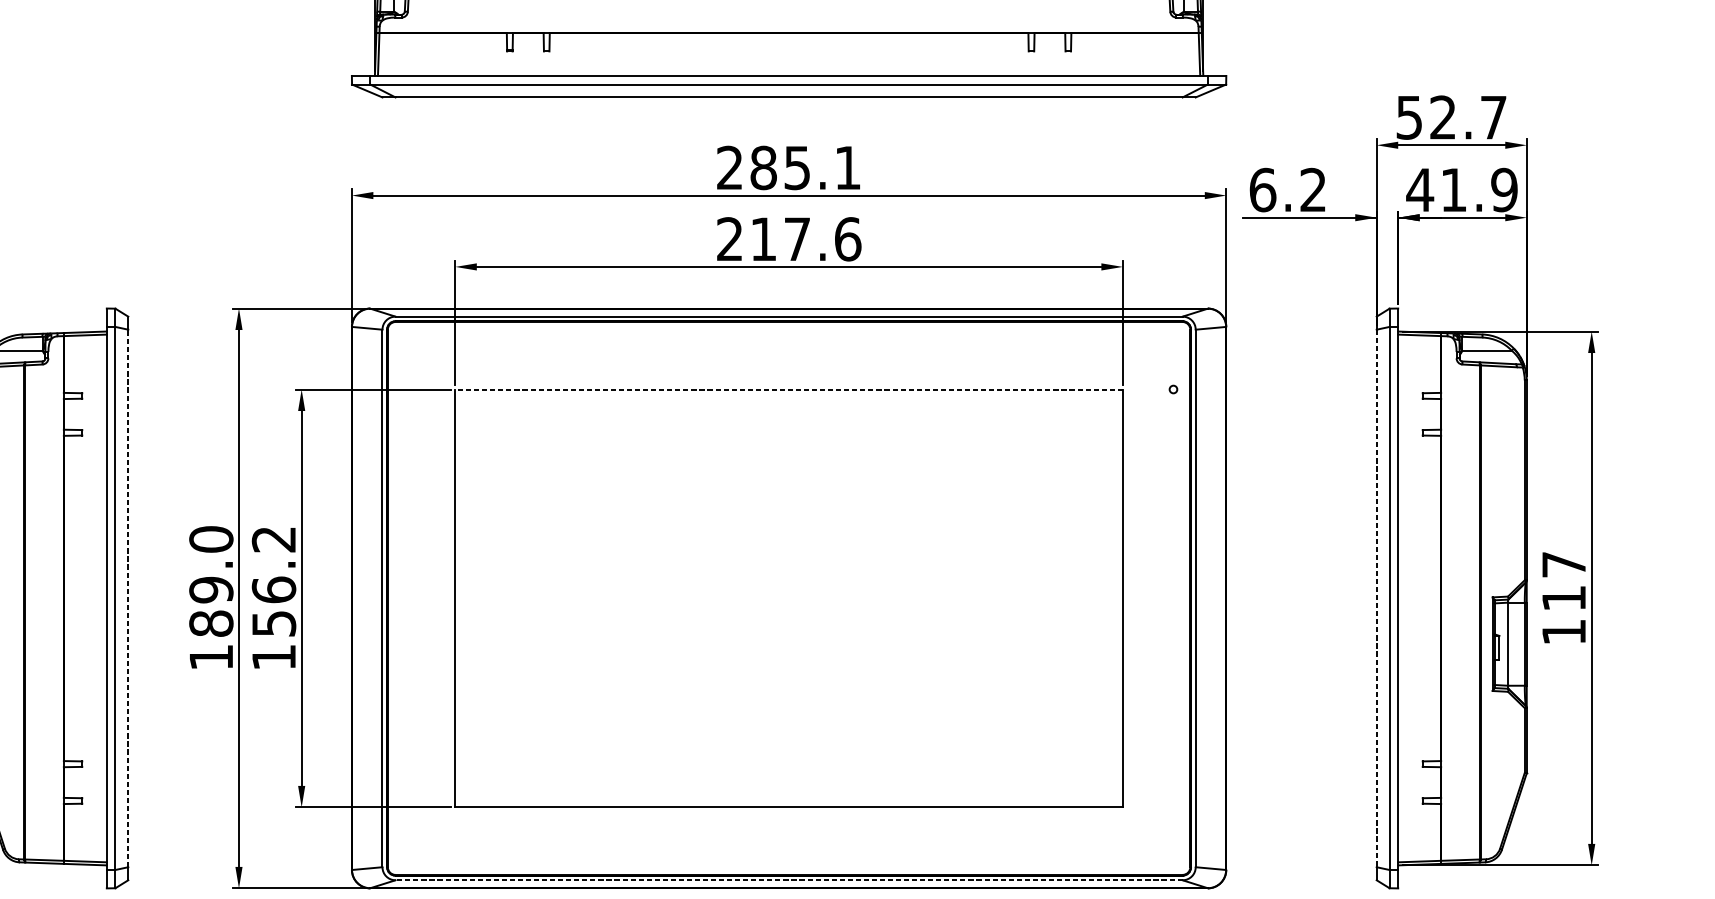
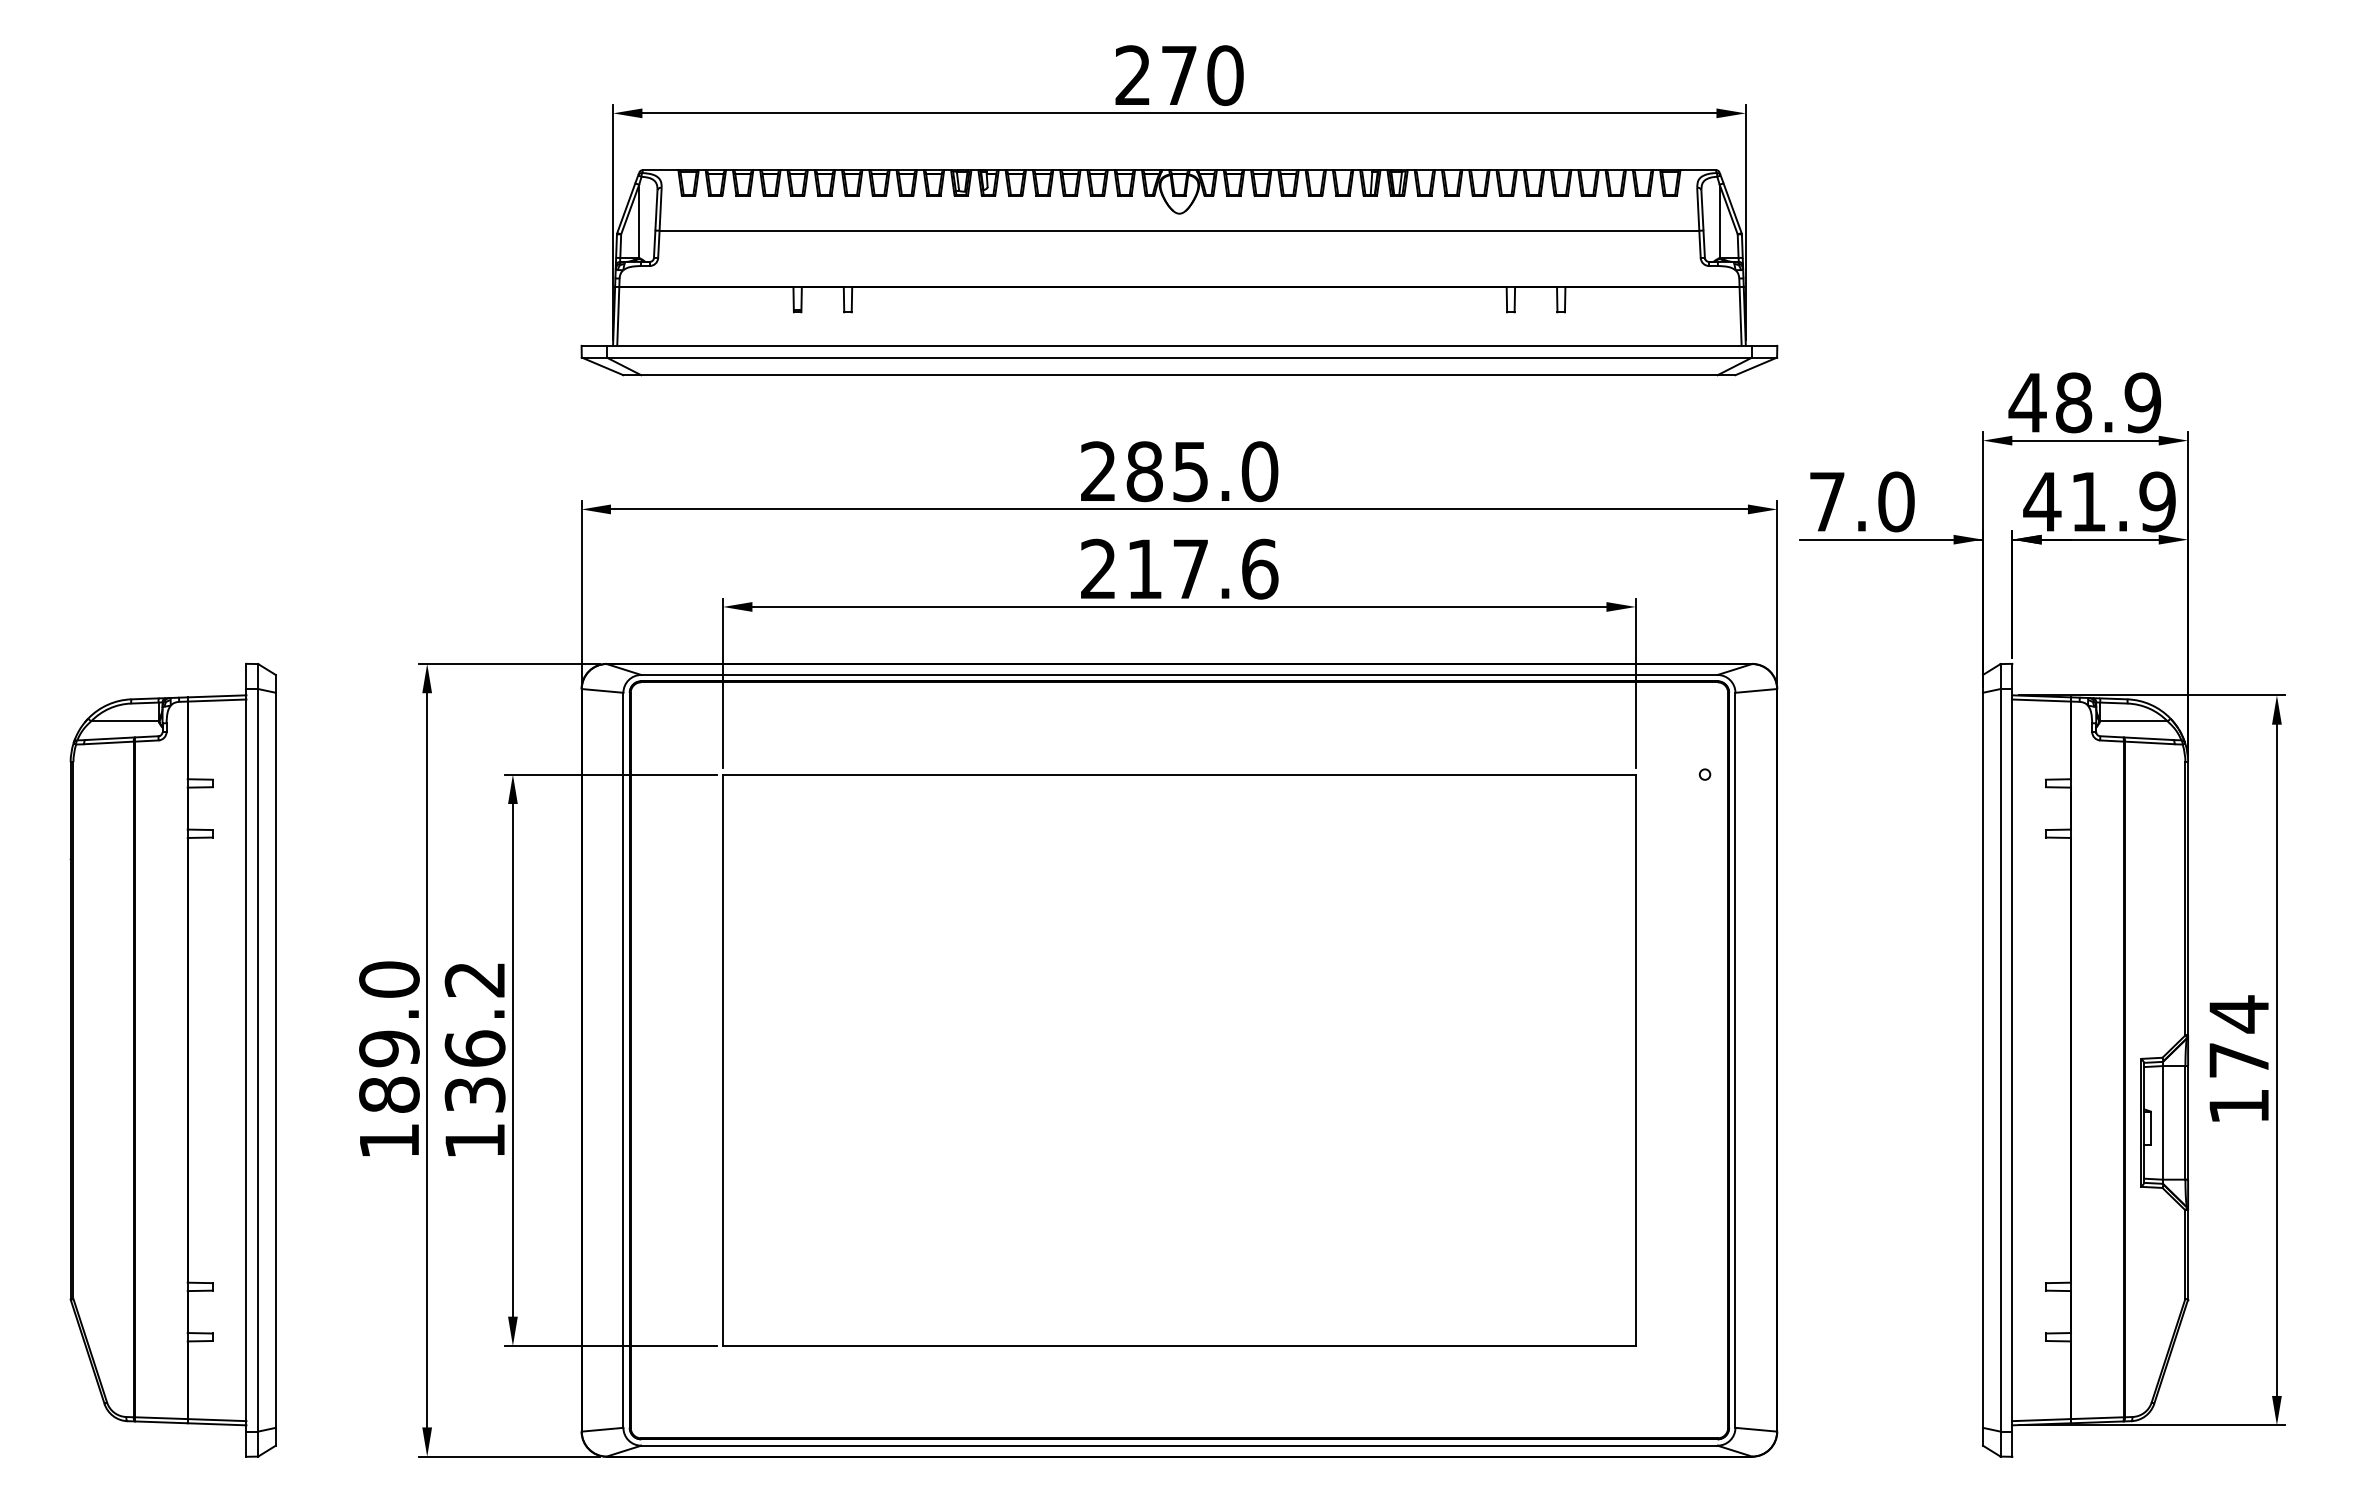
text: (1450, 117) -> (2084, 402), 52.7 -> 48.9
text: (847, 167) -> (1259, 471), 285.1 -> 285.0
text: (1287, 189) -> (1861, 501), 6.2 -> 7.0
line: (788, 389) -> (1178, 774), dashed -> solid
text: (1563, 581) -> (2238, 1036), 117 -> 174
line: (128, 598) -> (275, 1060), dashed -> solid
line: (1376, 598) -> (1982, 1060), dashed -> solid
text: (273, 623) -> (474, 1094), 156.2 -> 136.2
line: (788, 880) -> (1178, 1445), dashed -> solid

